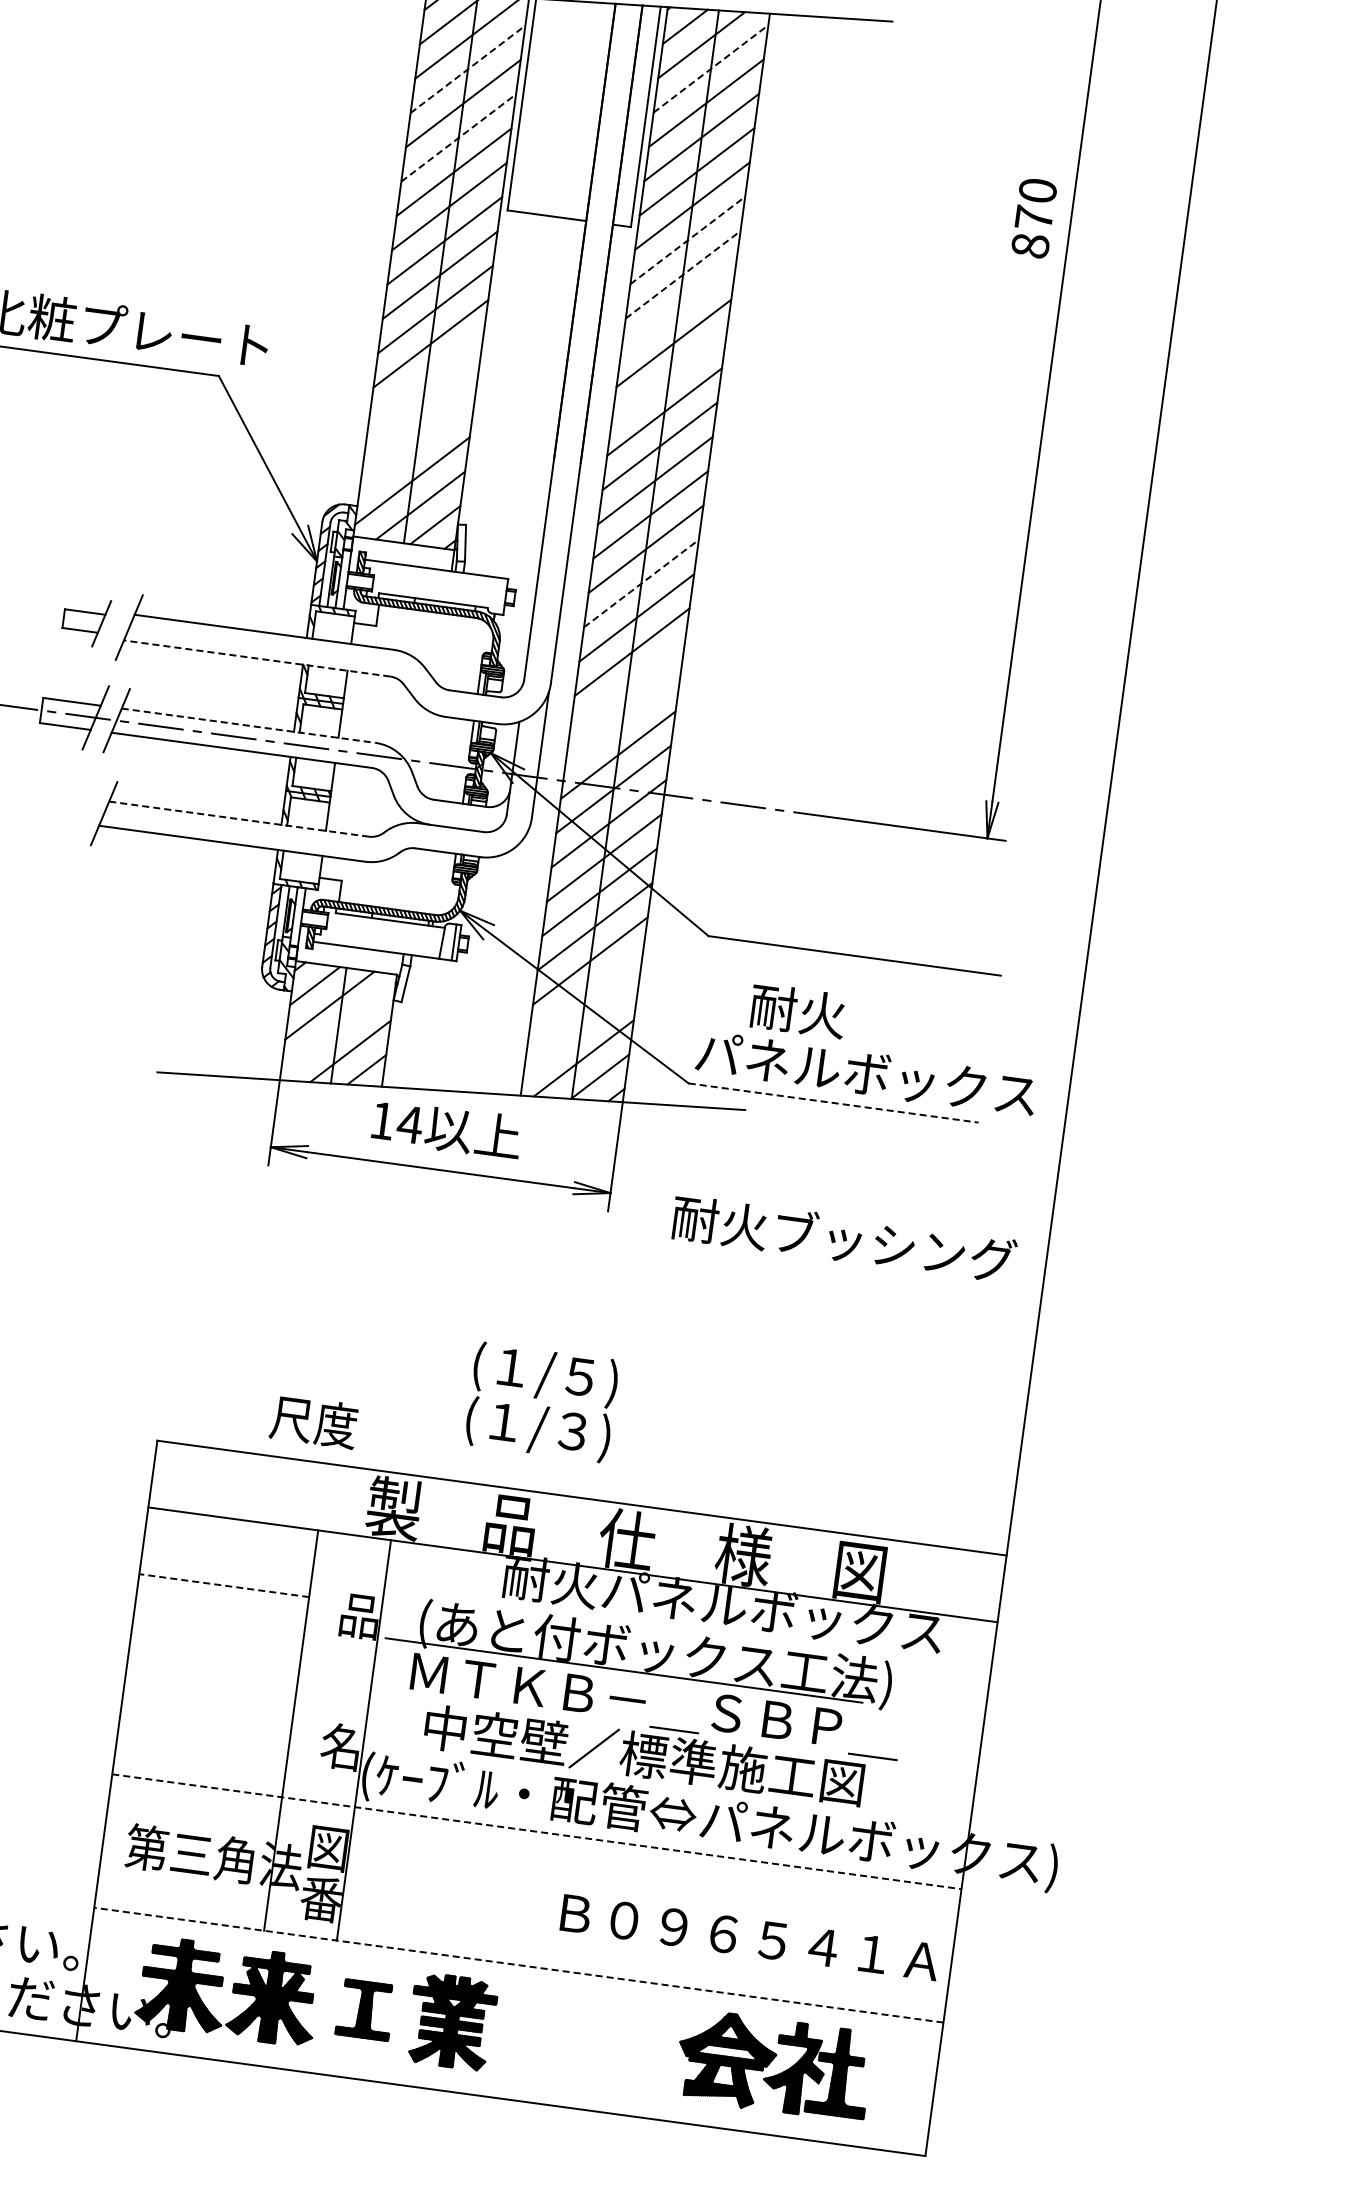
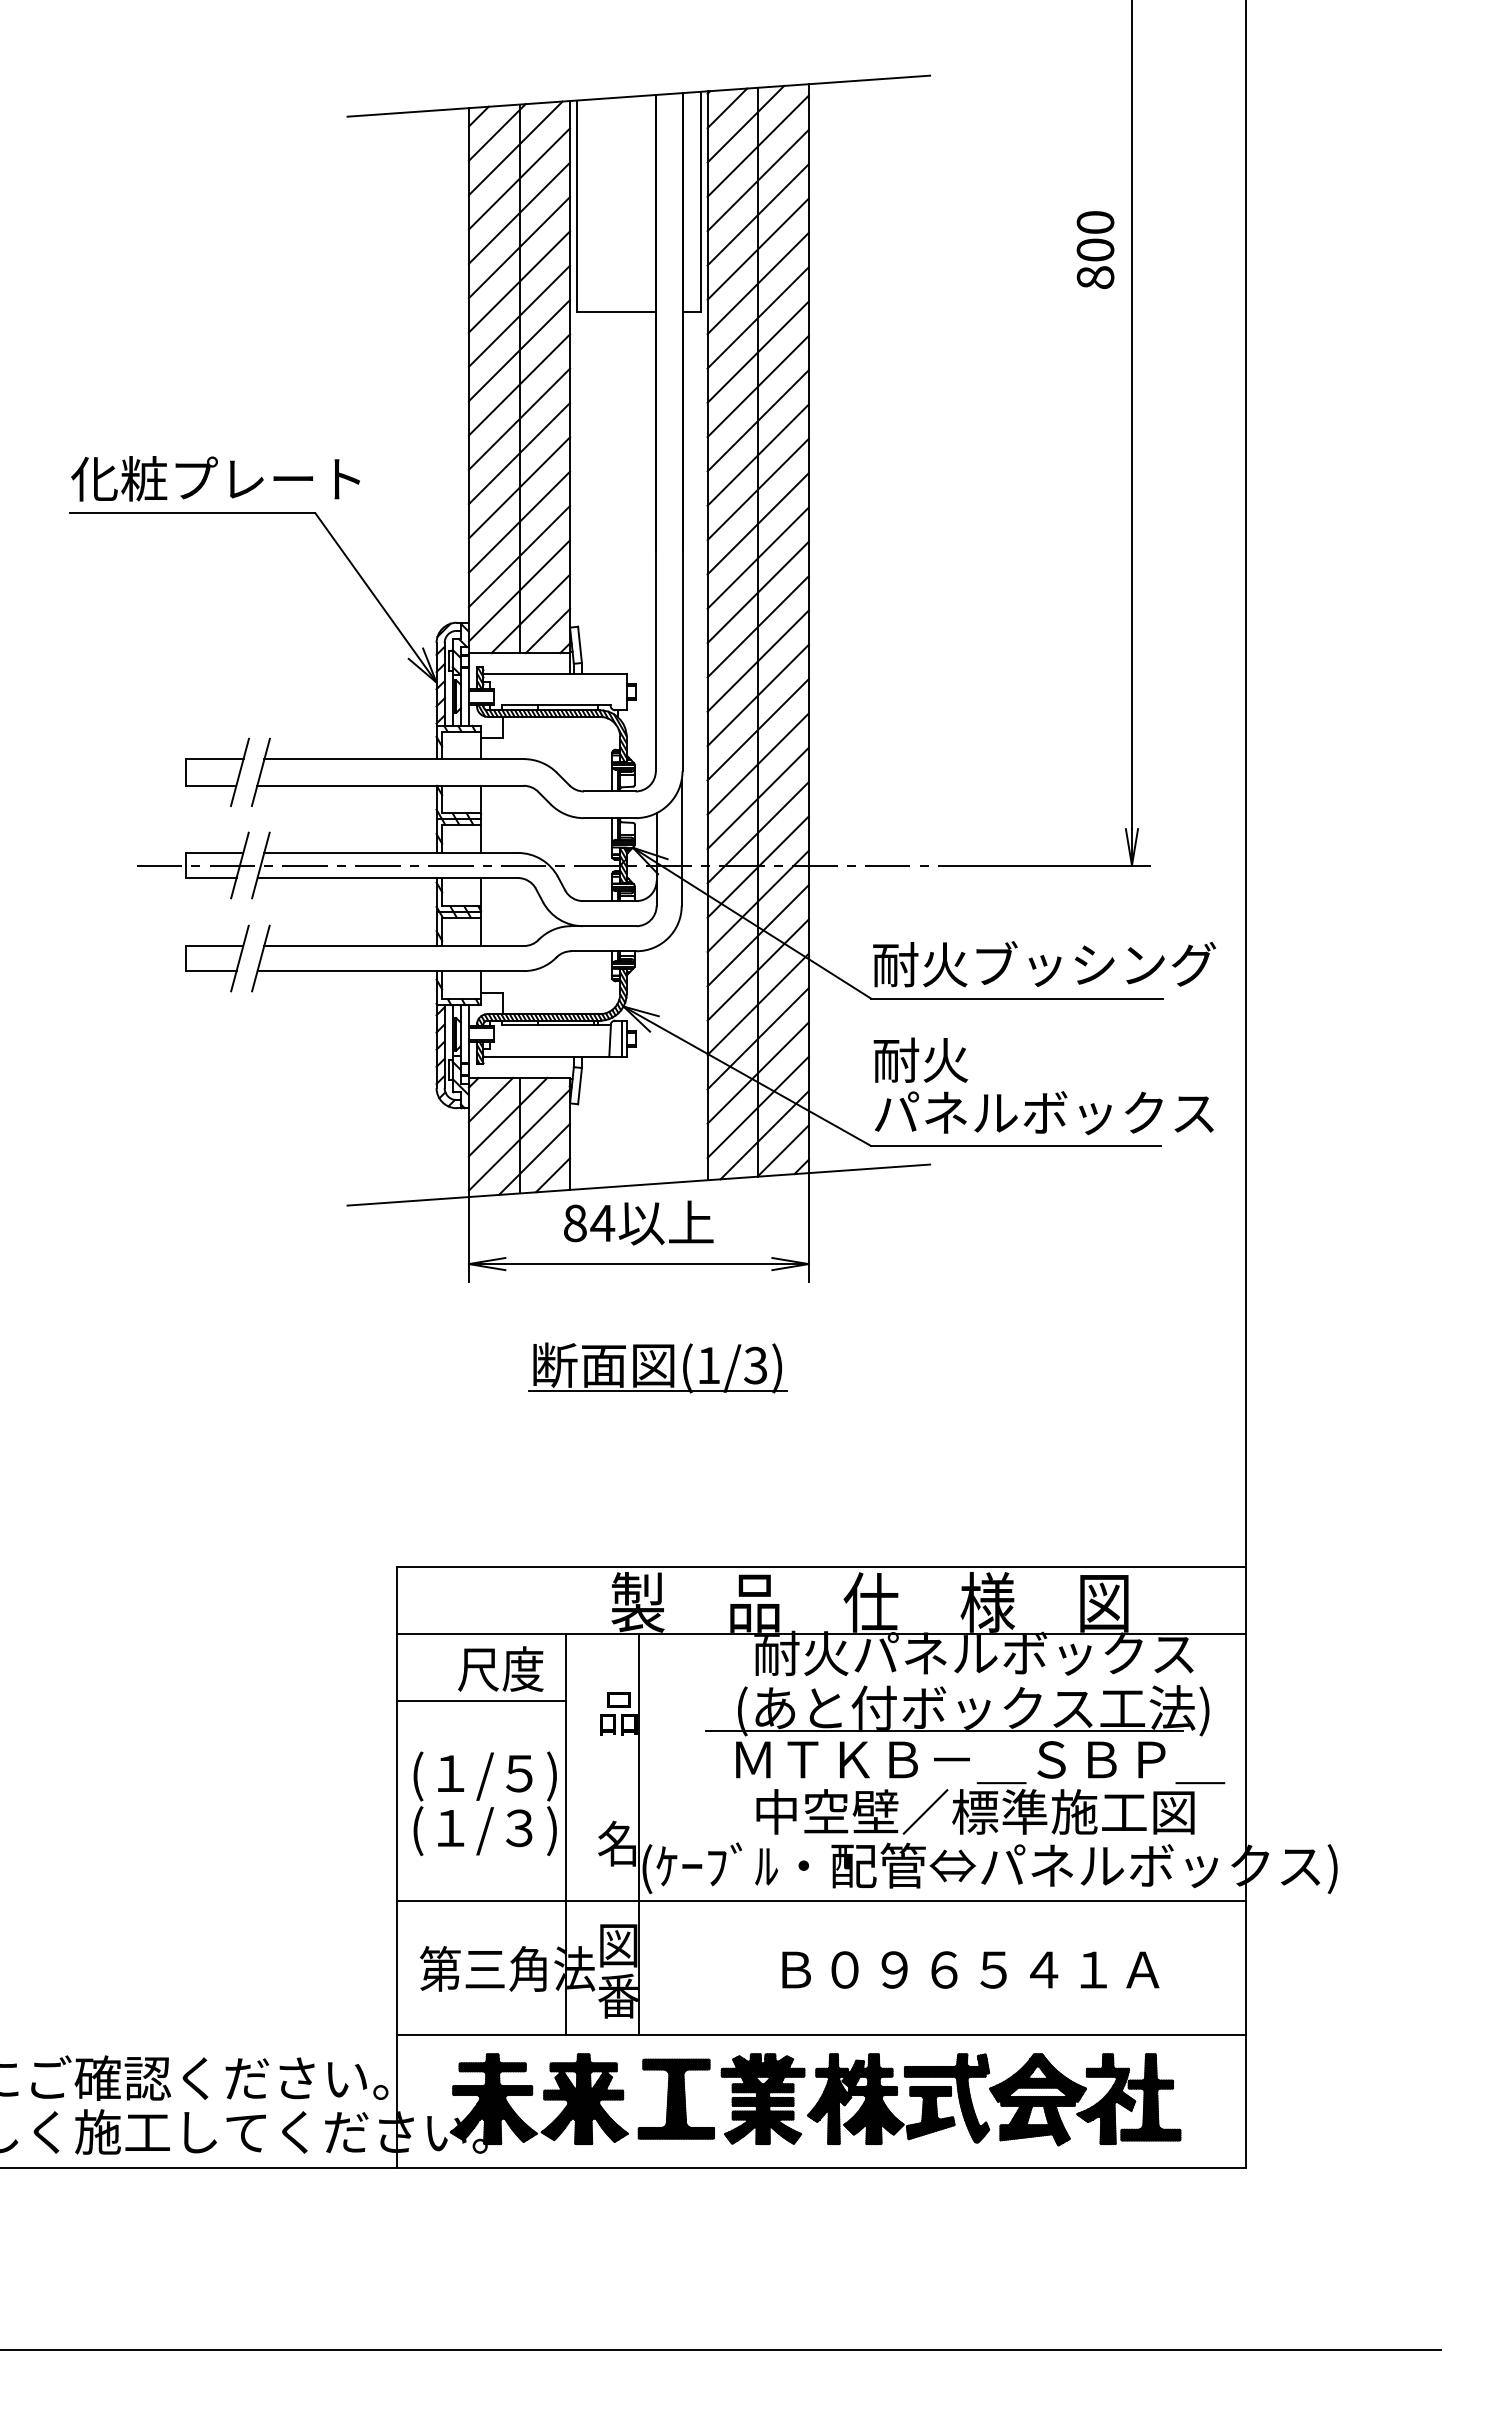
line: (468, 68) -> (519, 178), dashed -> solid
line: (711, 69) -> (758, 146), dashed -> solid
line: (458, 137) -> (519, 247), dashed -> solid
text: (1034, 217) -> (1095, 249), 870 -> 800
line: (688, 240) -> (758, 317), dashed -> solid
line: (683, 275) -> (758, 352), dashed -> solid
line: (677, 308) -> (757, 386), added
line: (668, 376) -> (757, 454), added
line: (426, 377) -> (519, 487), added
line: (421, 411) -> (519, 521), added
line: (416, 446) -> (519, 556), added
line: (641, 583) -> (758, 661), dashed -> solid
part: (86, 620) -> (217, 771), size x1.43
line: (257, 658) -> (390, 785), dashed -> solid
line: (626, 685) -> (757, 763), added
line: (622, 720) -> (757, 798), added
line: (249, 725) -> (391, 852), dashed -> solid
part: (60, 807) -> (217, 958), added
line: (239, 819) -> (394, 946), dashed -> solid
line: (585, 994) -> (757, 1072), added
text: (797, 1010) -> (920, 1059), moved
line: (338, 1029) -> (519, 1139), added
line: (580, 1029) -> (757, 1107), added
line: (834, 1102) -> (1016, 1145), dashed -> solid
text: (382, 1121) -> (575, 1223), 14 -> 84
text: (844, 1239) -> (1044, 964), moved
part: (445, 1276) -> (657, 1367), added
text: (541, 1402) -> (484, 1803), moved
text: (313, 1421) -> (500, 1668), moved
line: (224, 1586) -> (481, 1701), dashed -> solid
part: (641, 1701) -> (965, 1759), moved
line: (537, 1832) -> (821, 1901), dashed -> solid
text: (749, 1937) -> (970, 1969), moved
line: (519, 1964) -> (821, 2034), dashed -> solid
part: (365, 2009) -> (676, 2098), size x1.43
part: (587, 2040) -> (898, 2099), added

